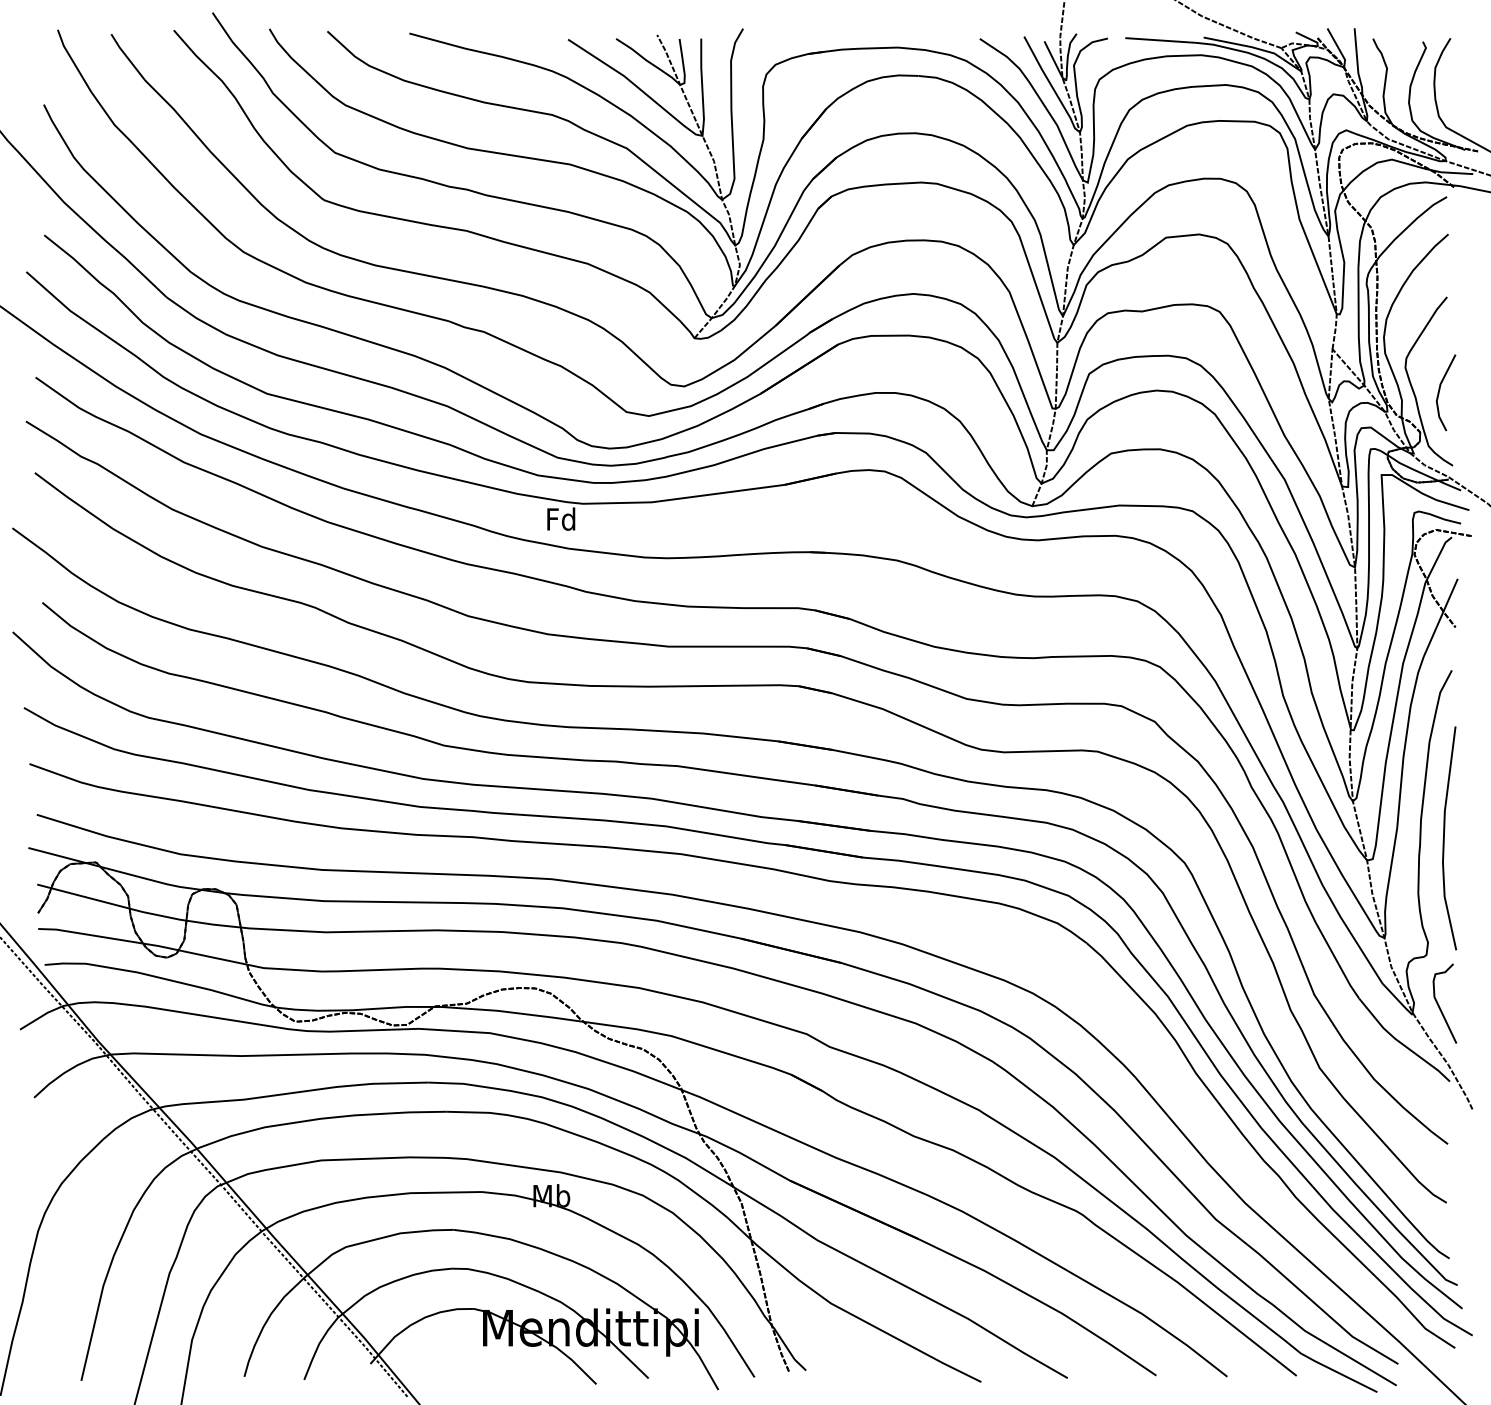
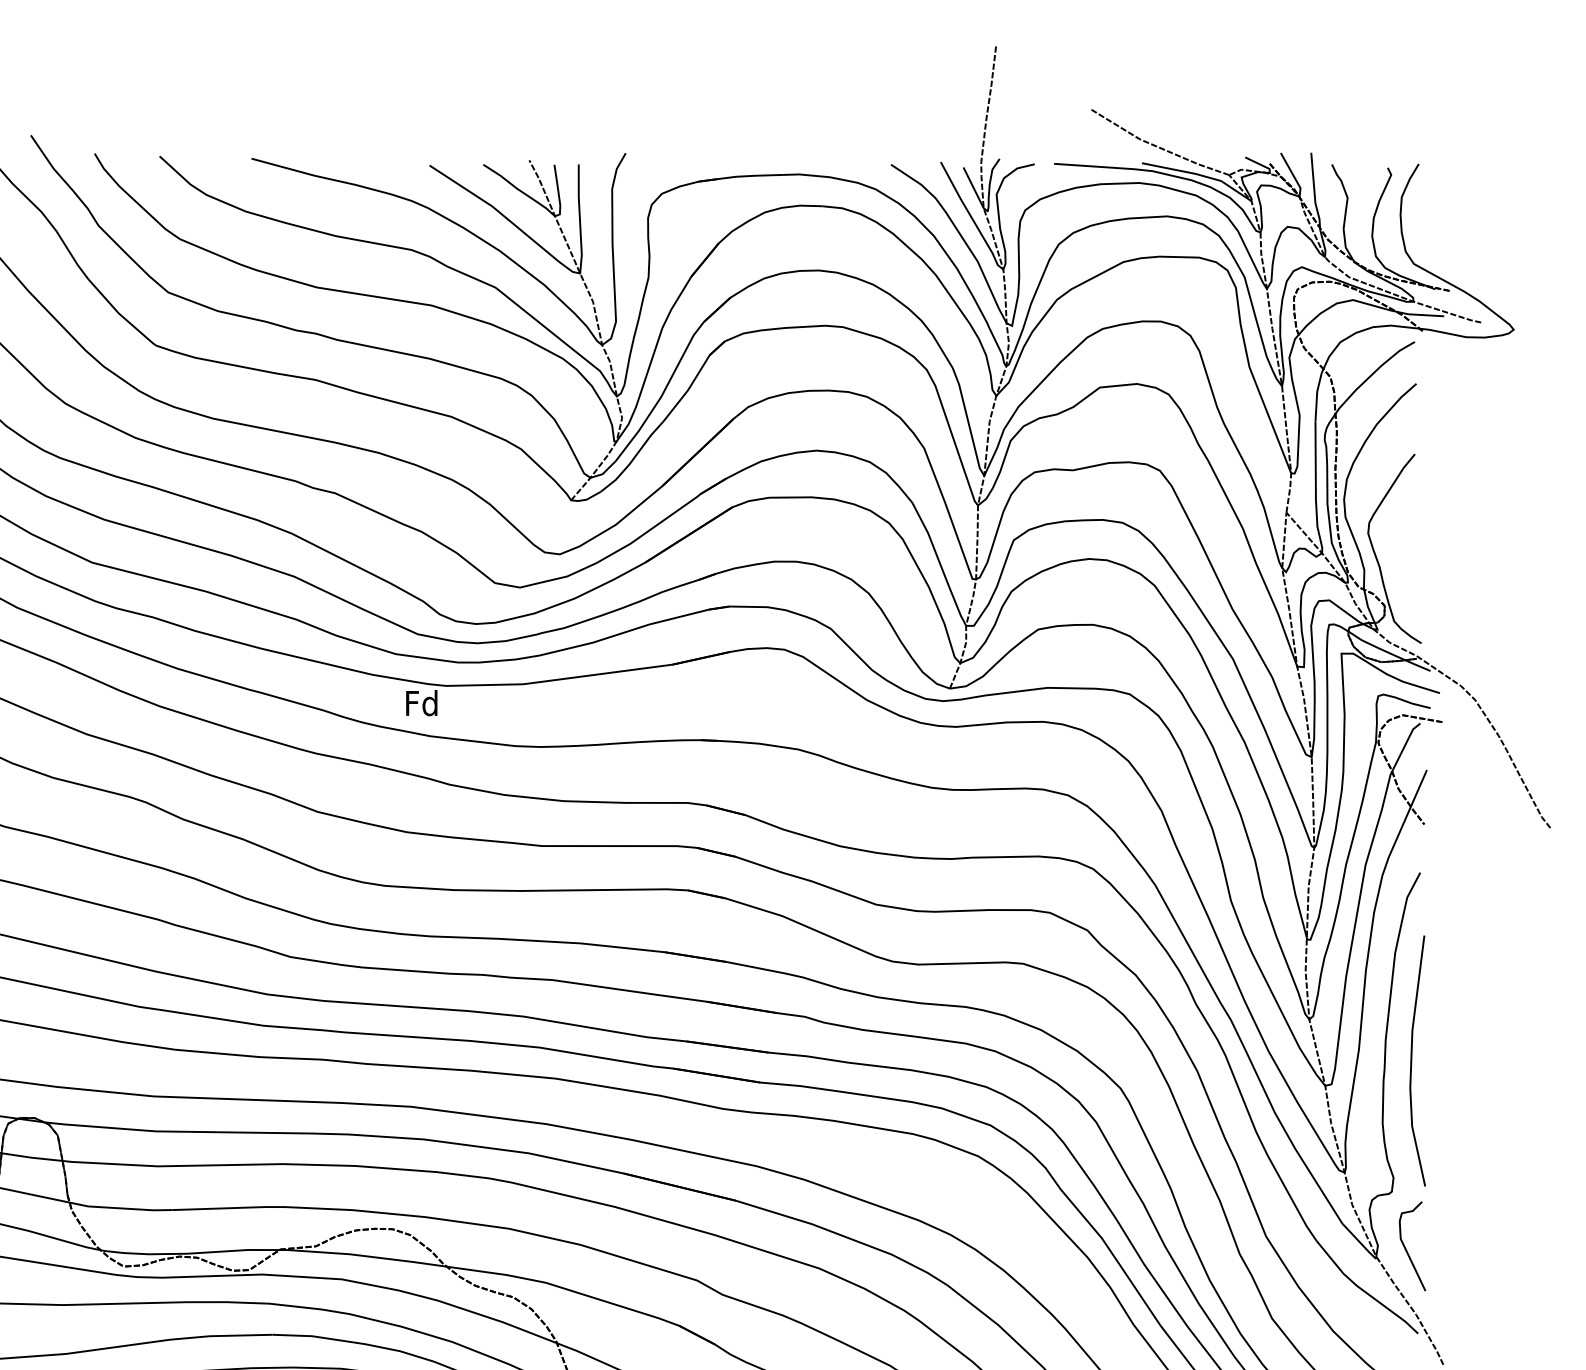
line: (1440, 390) -> (1407, 558), removed

